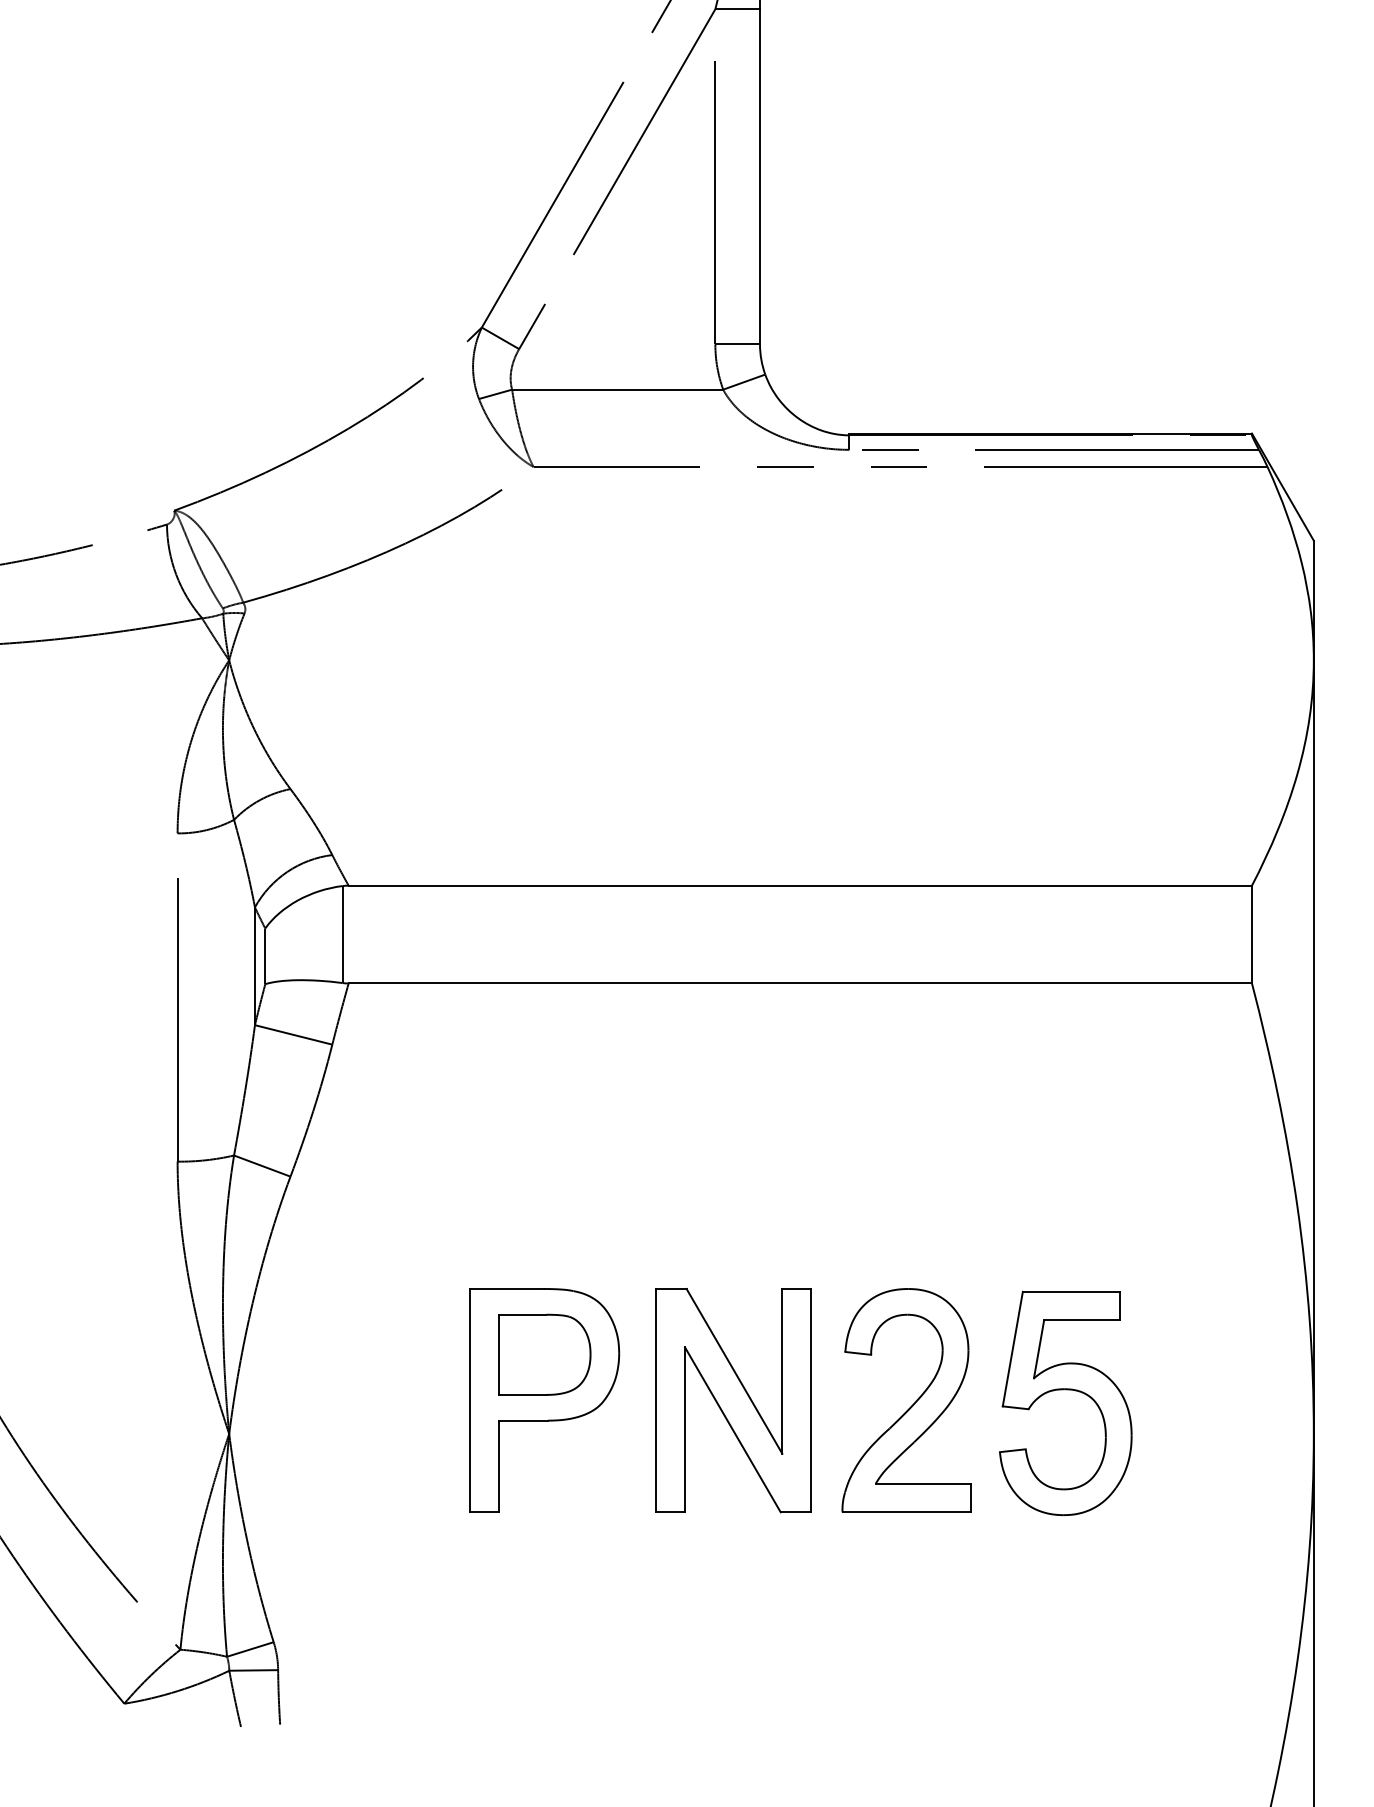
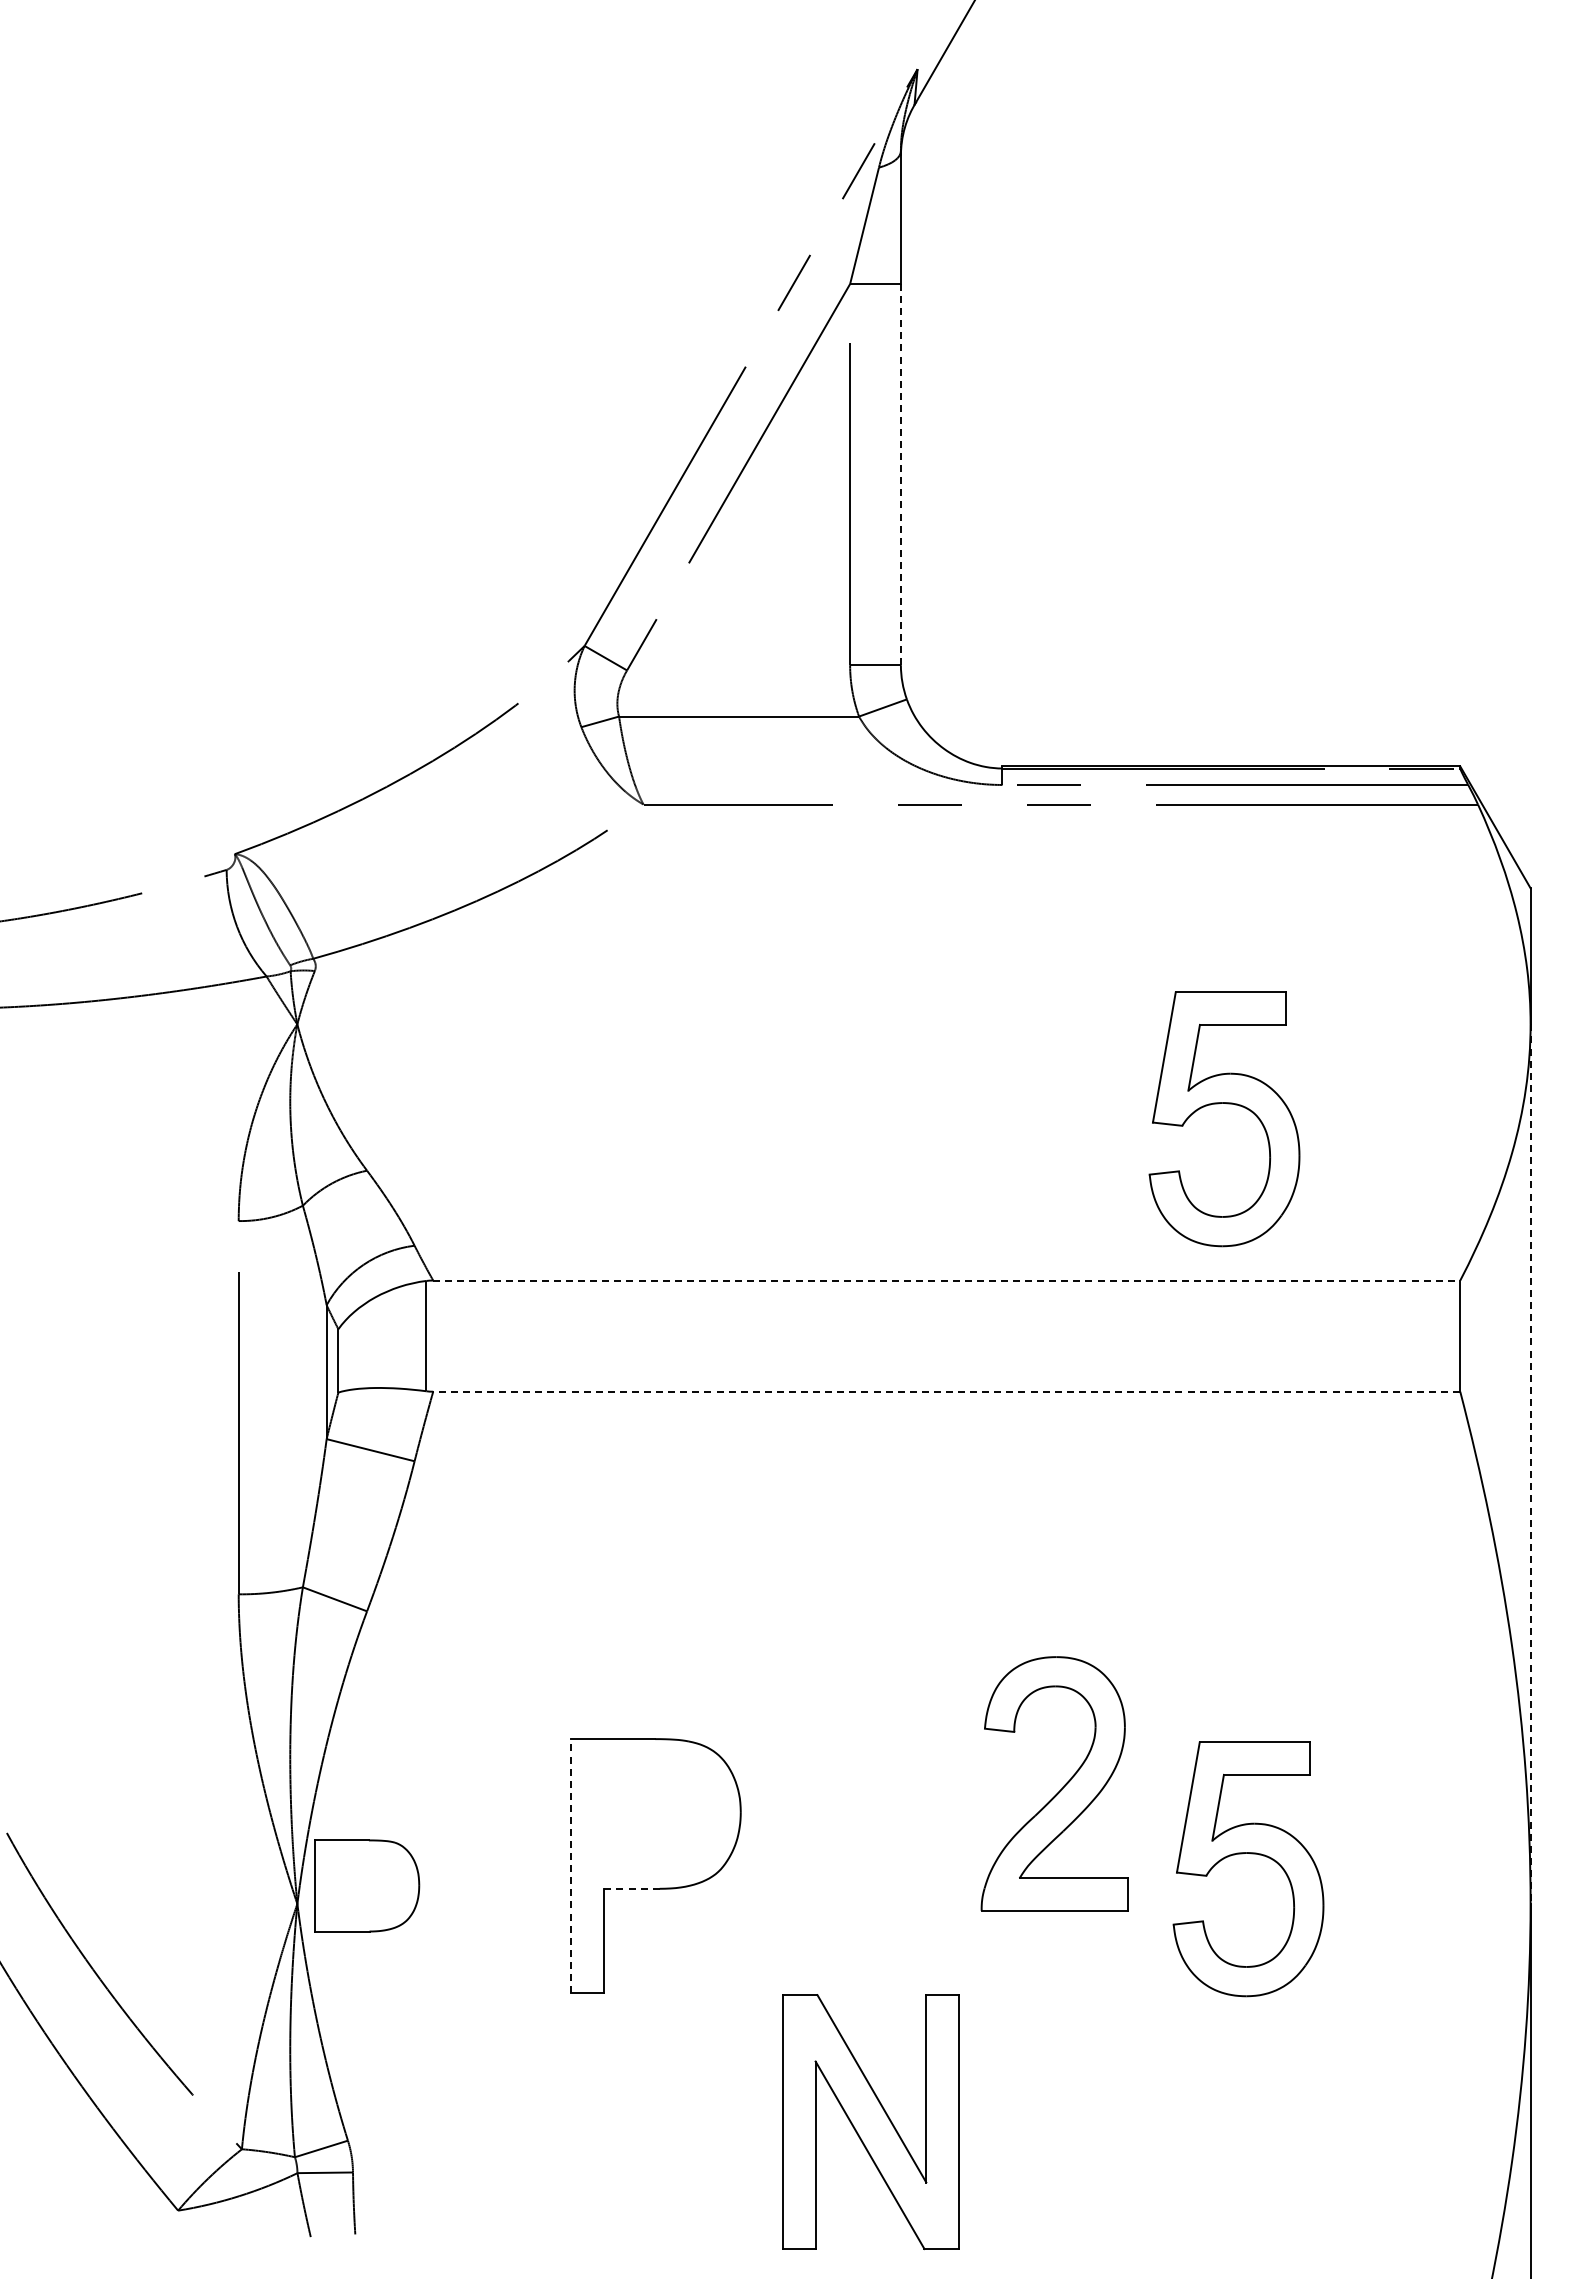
line: (759, 176) -> (900, 474), solid -> dashed
part: (1047, 730) -> (1227, 1104), added
line: (800, 885) -> (946, 1280), solid -> dashed
line: (800, 983) -> (946, 1391), solid -> dashed
line: (1313, 1047) -> (1530, 1464), solid -> dashed
part: (545, 1354) -> (367, 1885), moved
line: (470, 1401) -> (571, 1866), solid -> dashed
part: (733, 1401) -> (870, 2122), moved
part: (911, 1405) -> (1060, 1789), moved
line: (523, 1420) -> (631, 1888), solid -> dashed

